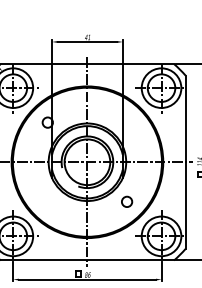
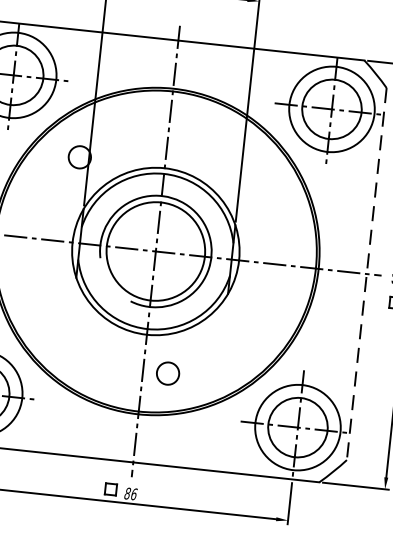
line: (185, 162) -> (366, 274), solid -> dashed
circle: (127, 201) -> (169, 372), moved

